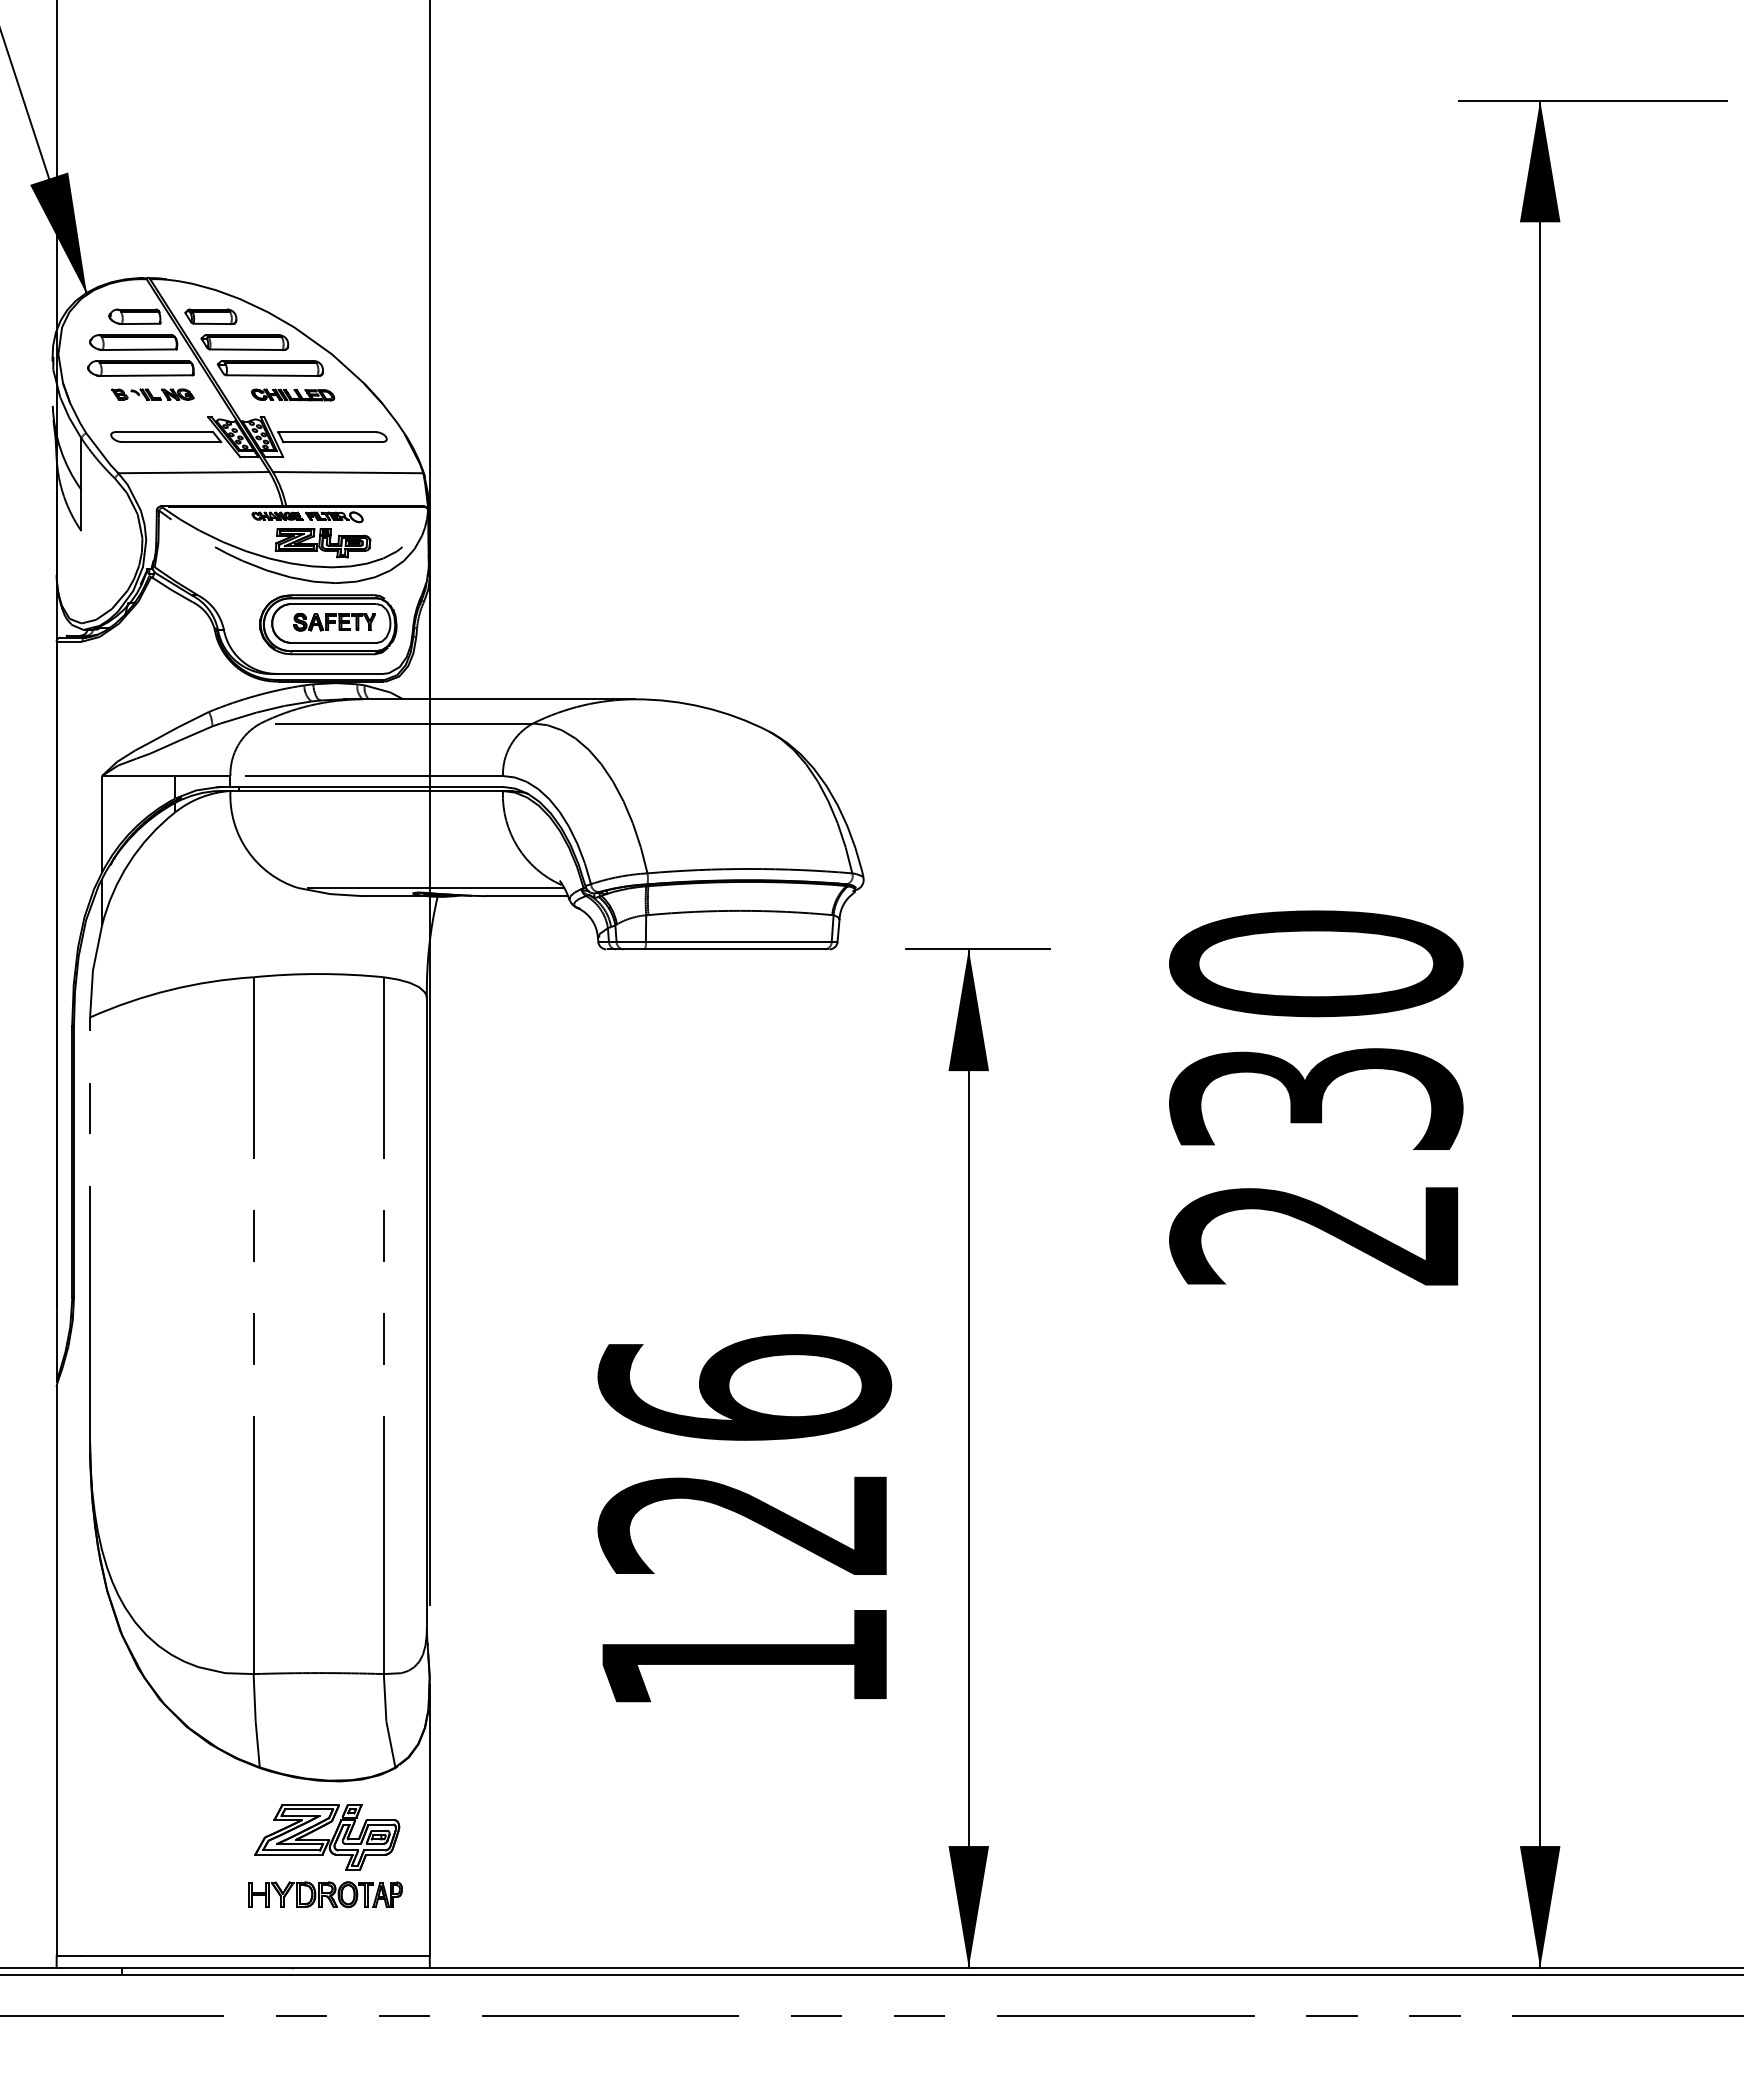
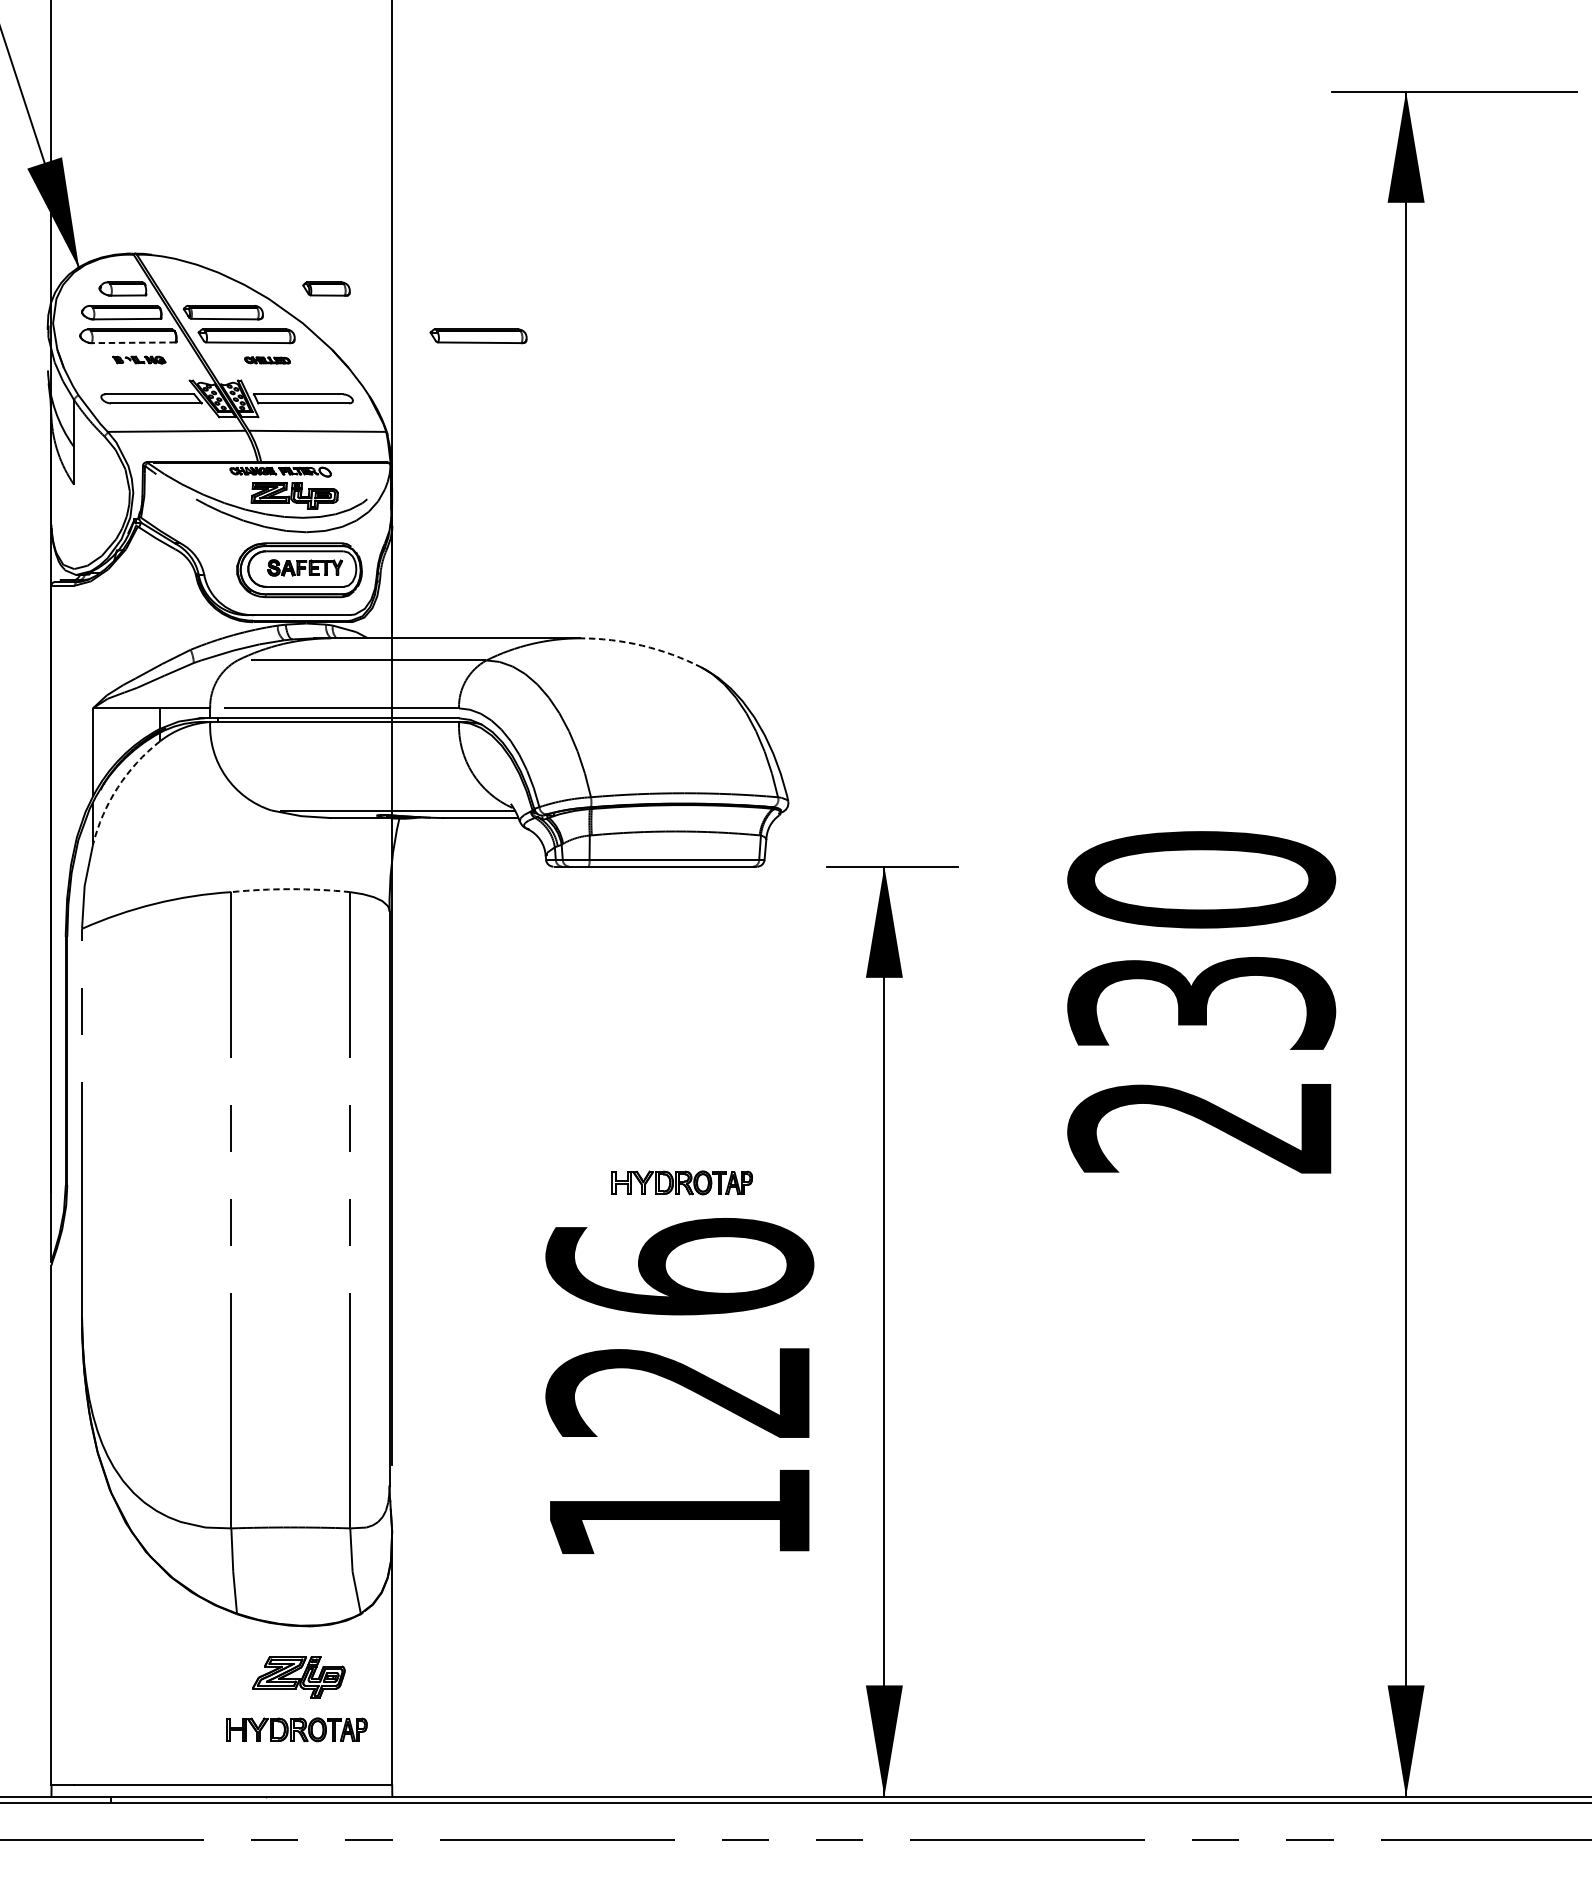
part: (210, 316) -> (326, 288), moved
part: (523, 368) -> (477, 336), added
line: (146, 375) -> (133, 342), solid -> dashed
part: (152, 394) -> (139, 360), size x0.7
part: (293, 394) -> (267, 360), size x0.6
arc: (704, 707) -> (643, 645), solid -> dashed
arc: (129, 862) -> (118, 787), solid -> dashed
arc: (318, 974) -> (290, 889), solid -> dashed
part: (747, 1295) -> (682, 1182), added
part: (327, 1837) -> (298, 1677), size x0.7

